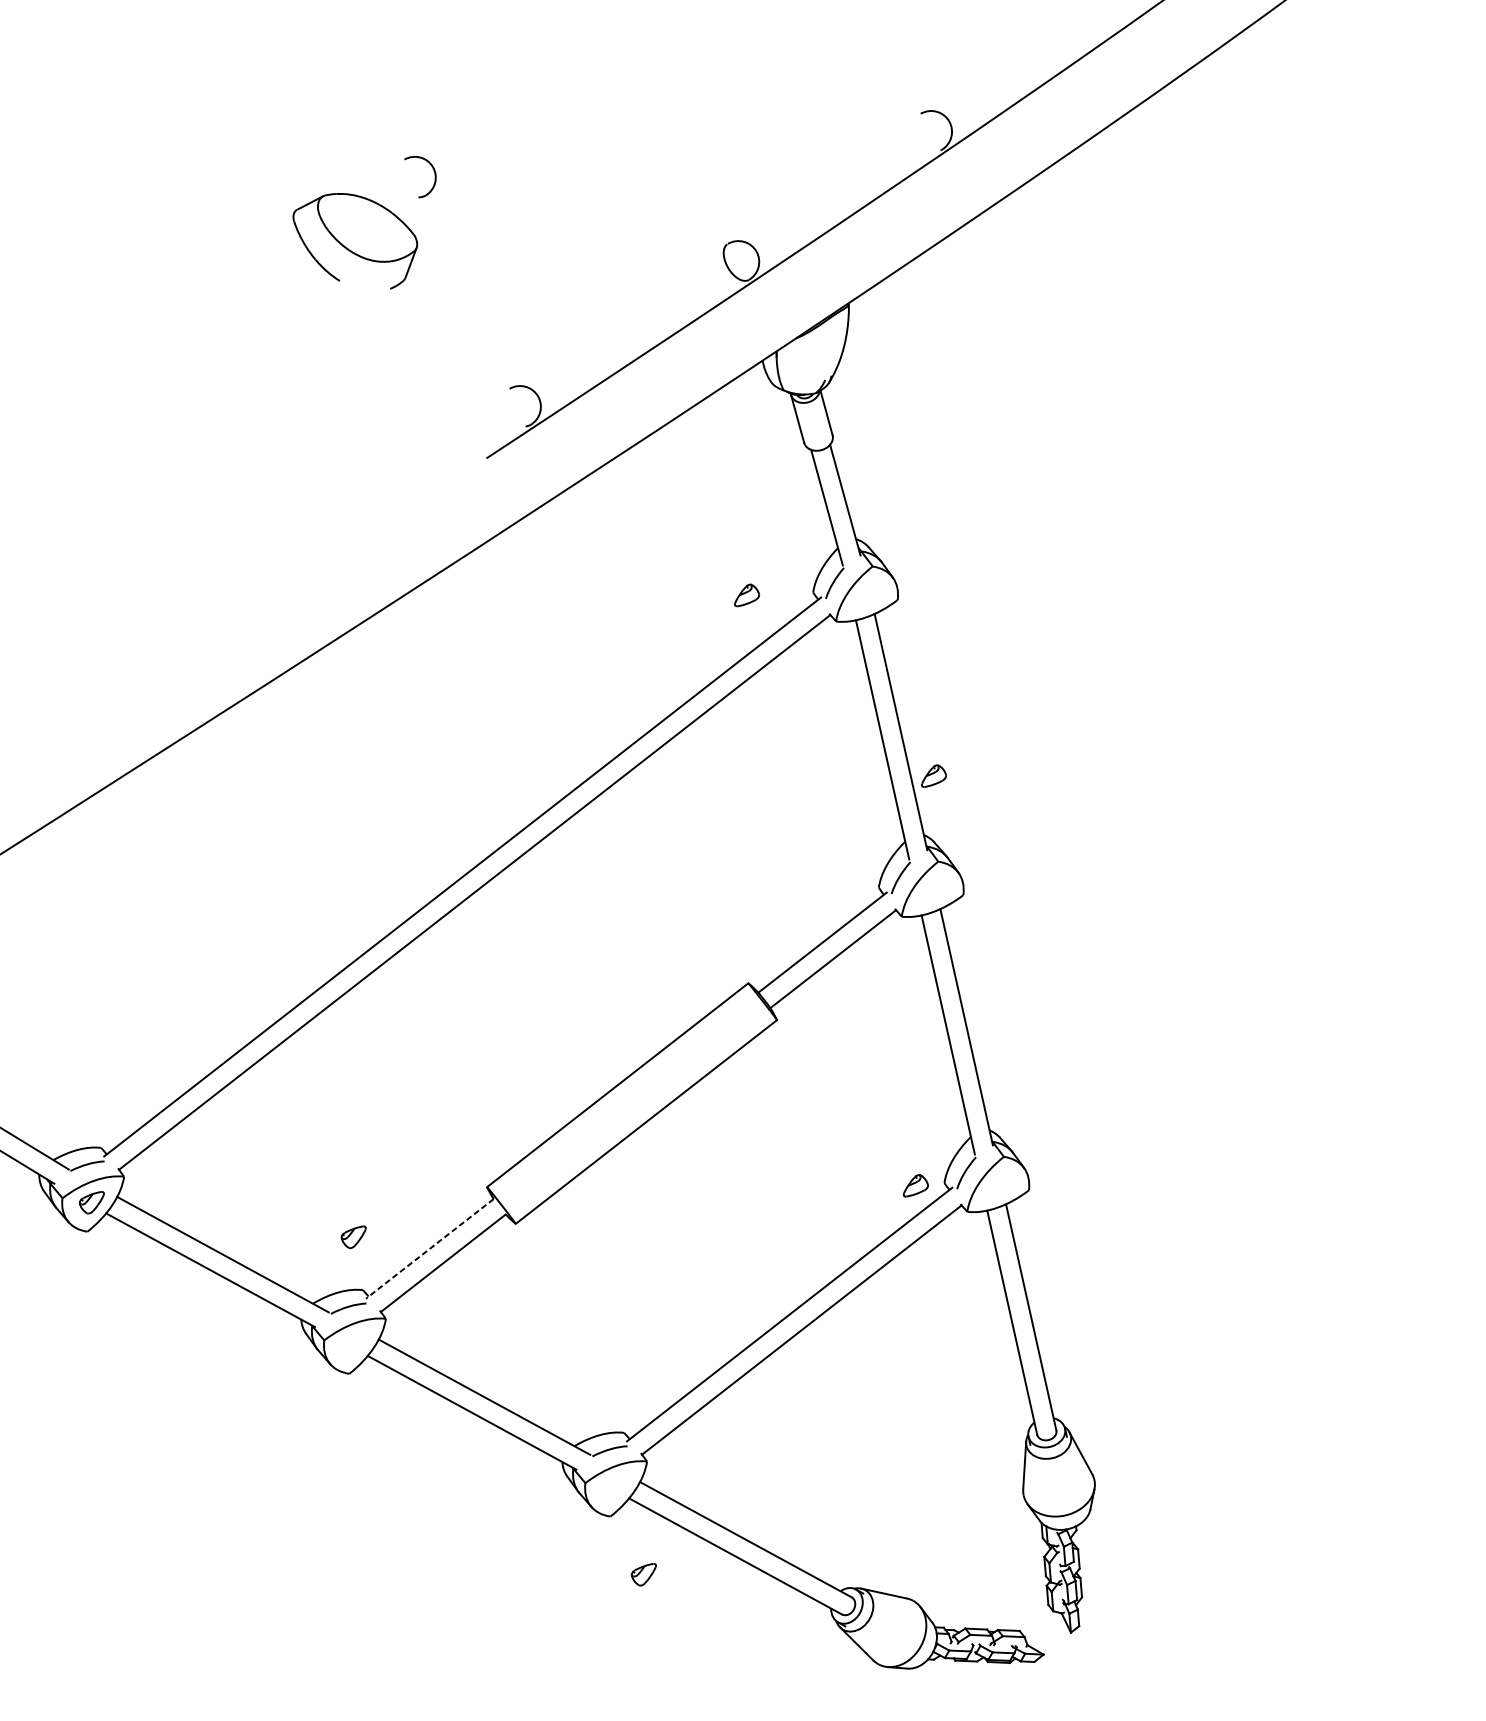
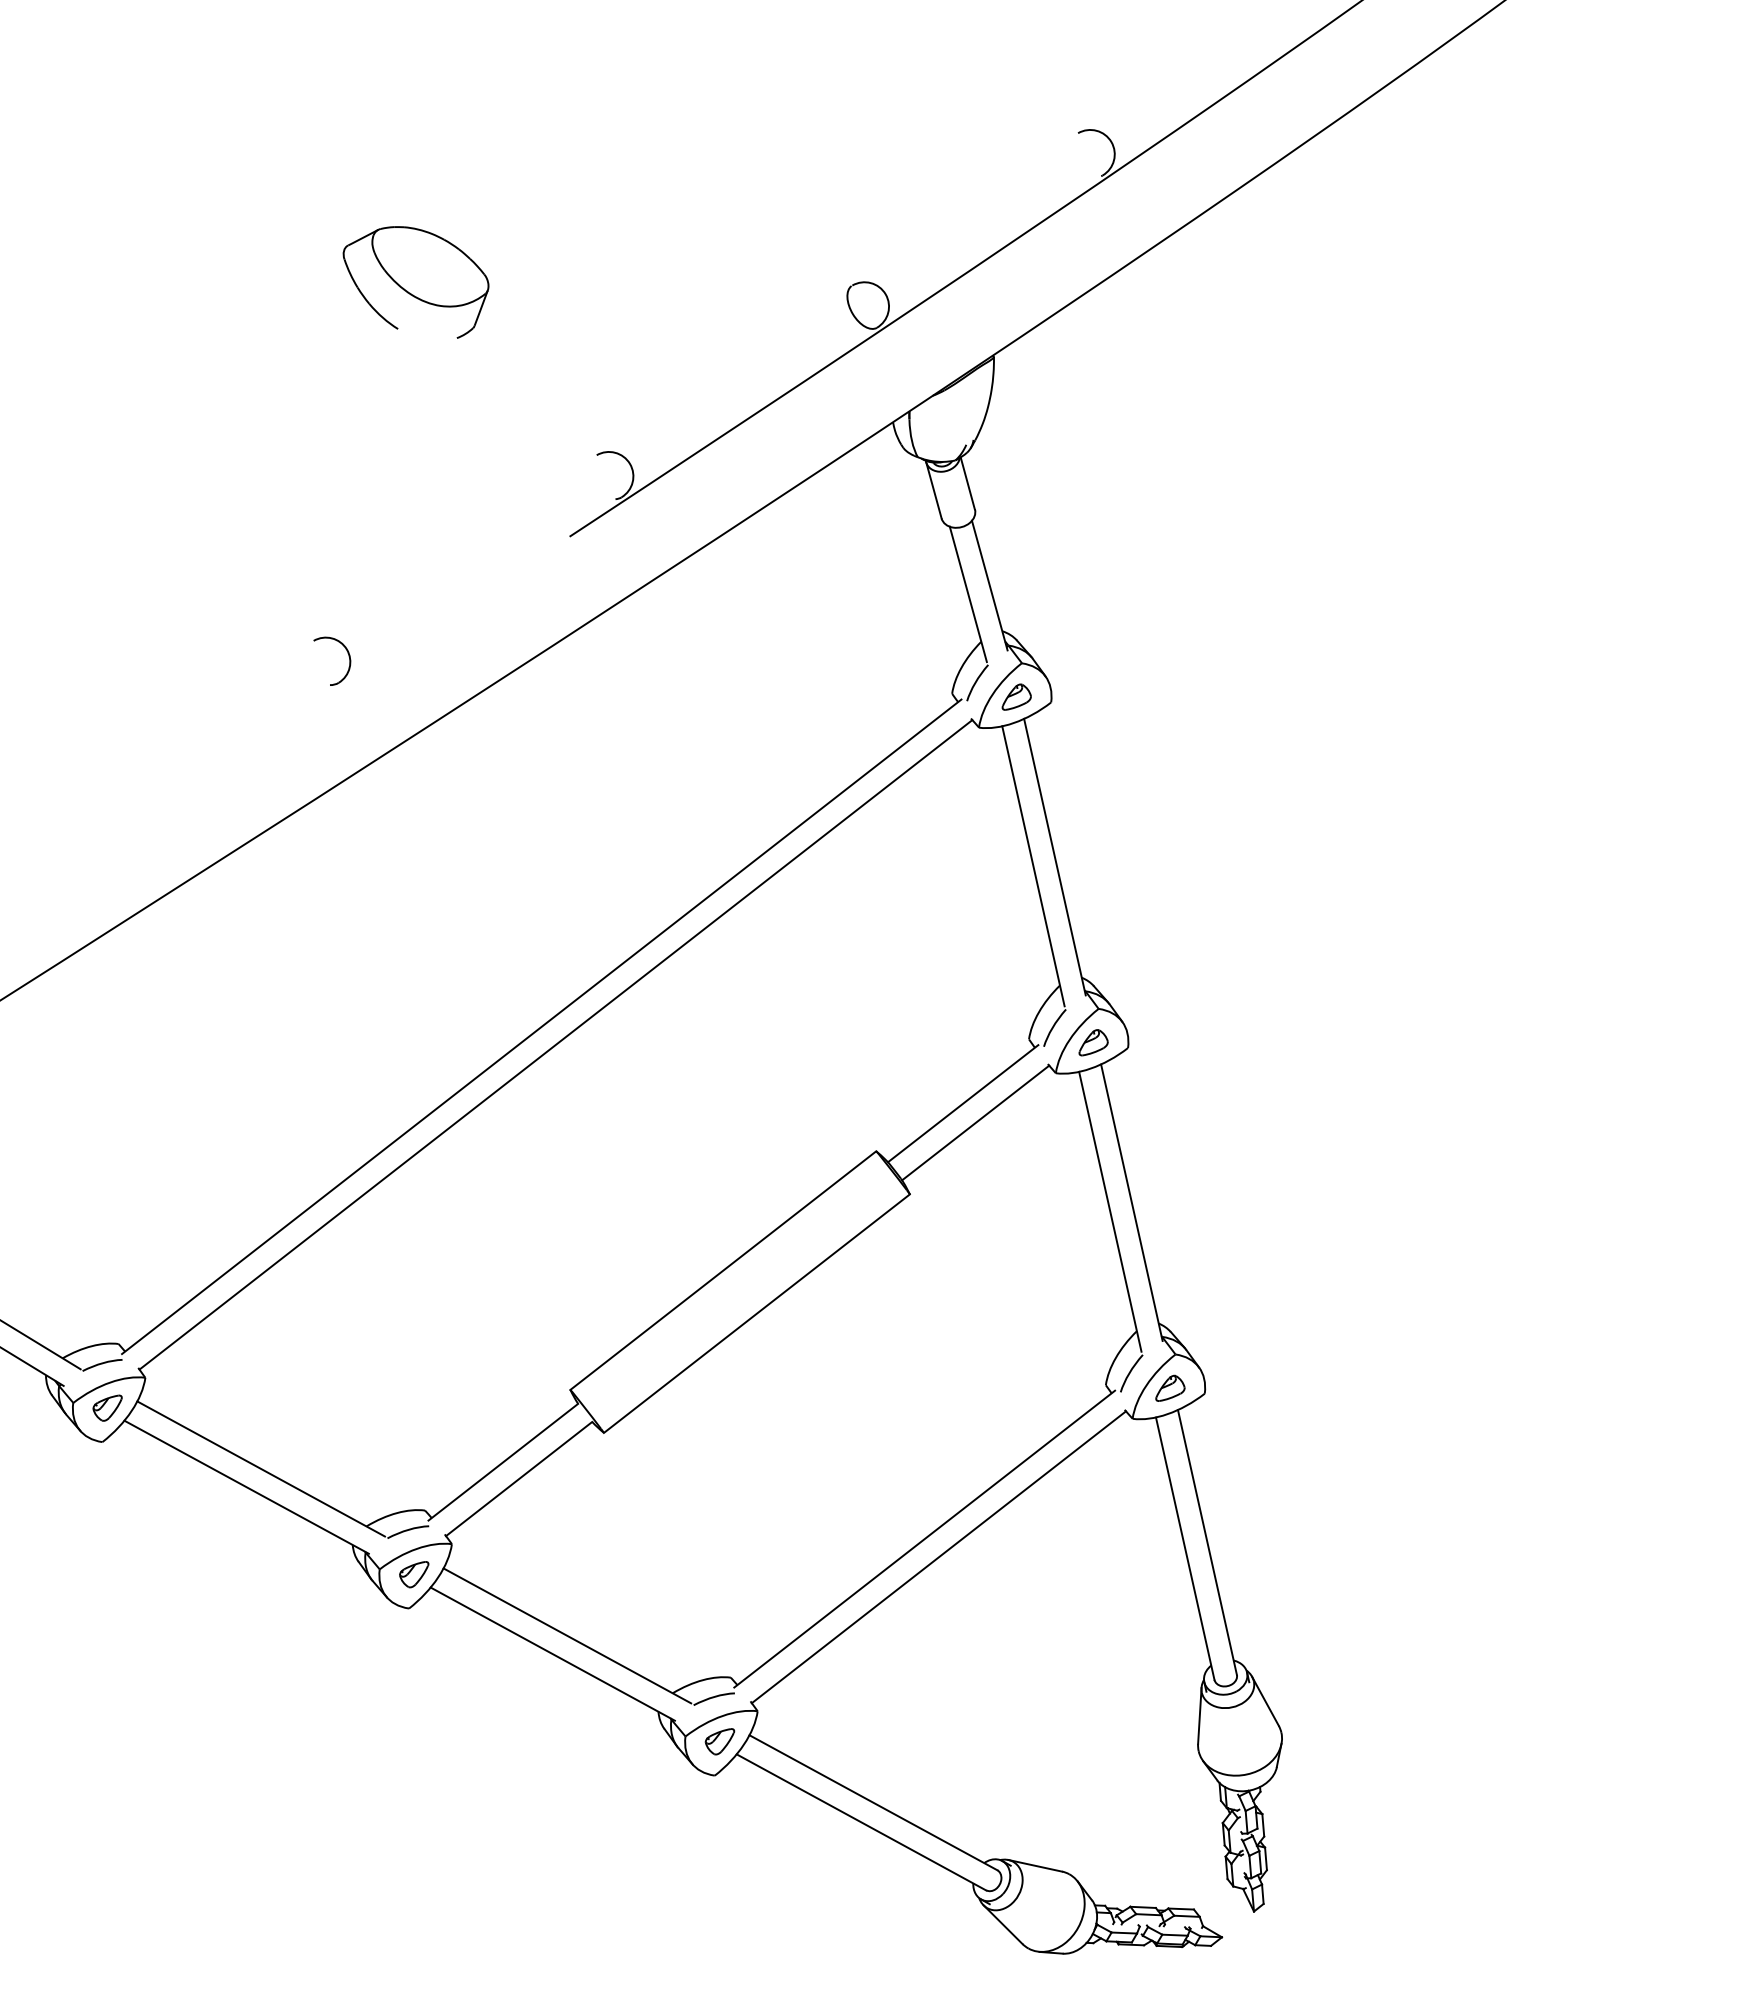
part: (434, 172) -> (348, 656), moved
part: (746, 594) -> (1016, 696), moved
part: (933, 775) -> (1093, 1042), moved
part: (915, 1185) -> (1170, 1387), moved
part: (353, 1237) -> (414, 1574), moved
line: (429, 1249) -> (503, 1462), dashed -> solid
part: (643, 1574) -> (719, 1741), moved

